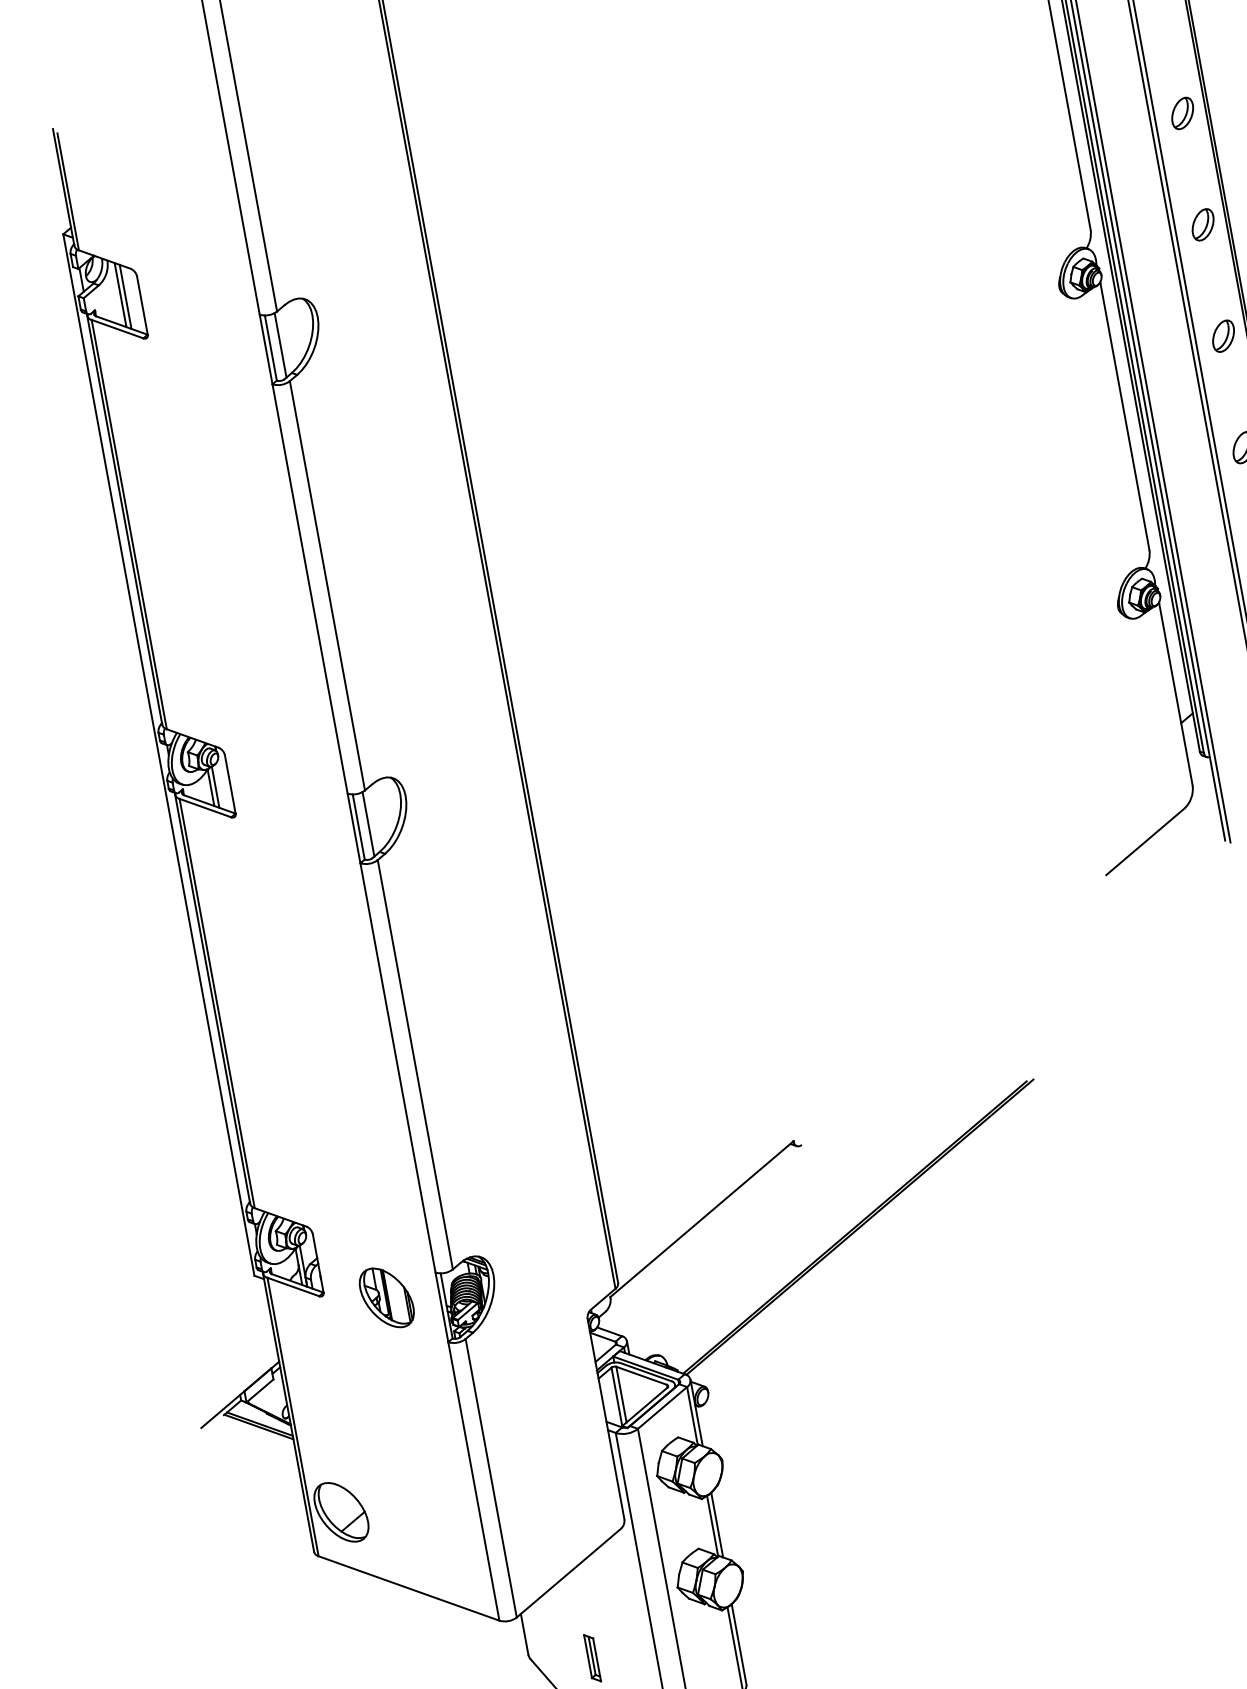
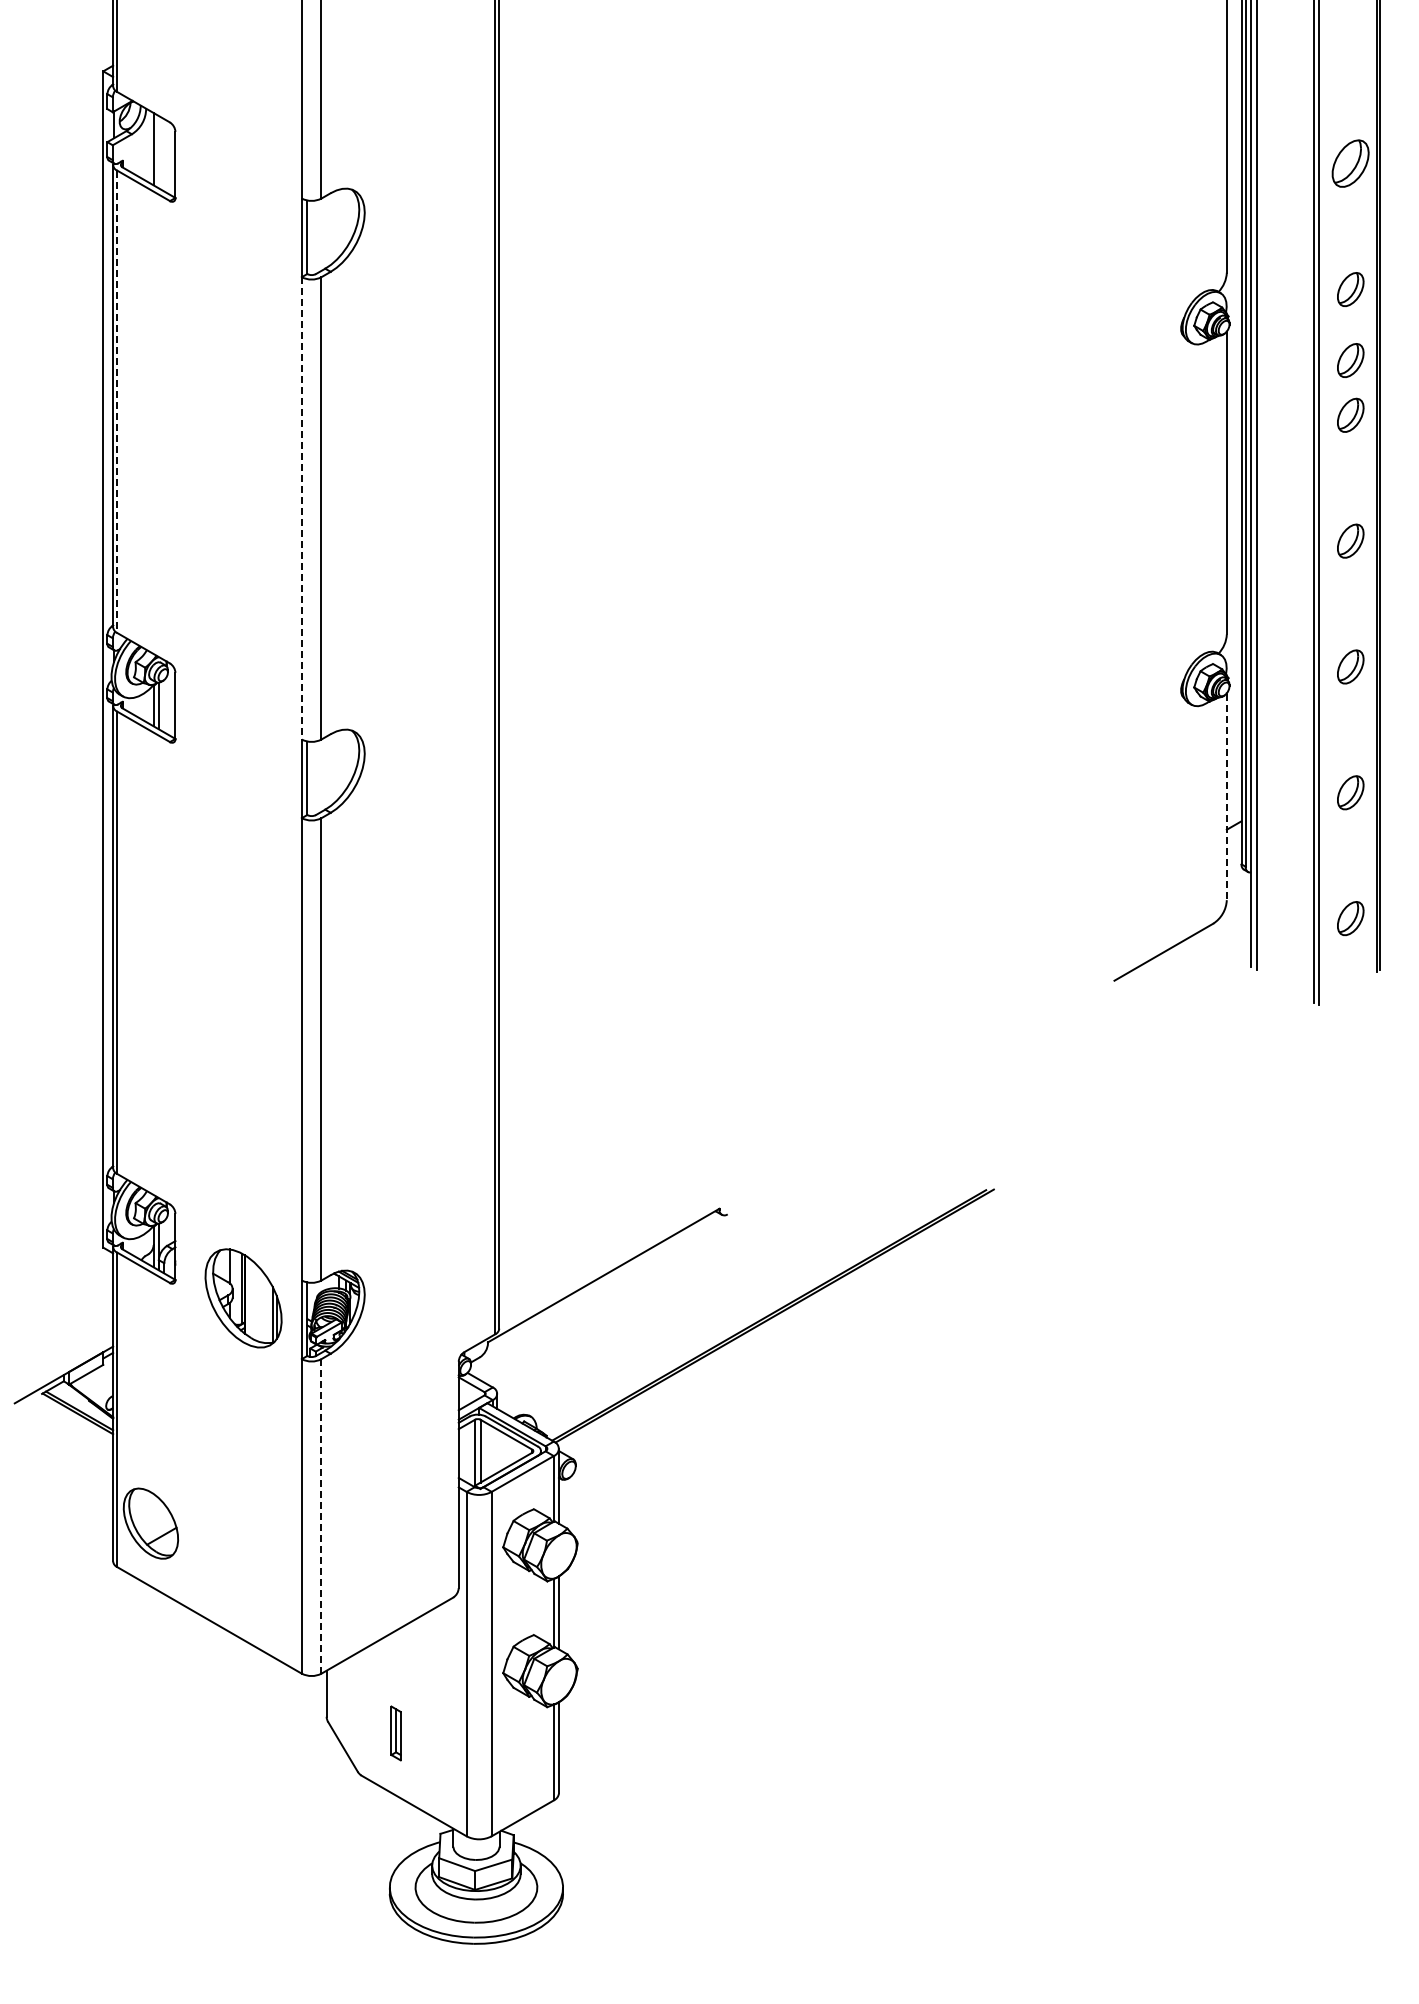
part: (1182, 113) -> (1350, 163), size x1.4
part: (1214, 287) -> (1350, 360), added
line: (125, 297) -> (158, 152), removed
line: (280, 344) -> (318, 235), removed
line: (129, 525) -> (117, 402), solid -> dashed
line: (309, 589) -> (301, 508), solid -> dashed
line: (1175, 694) -> (1226, 797), solid -> dashed
line: (368, 823) -> (318, 776), removed
part: (386, 1297) -> (243, 1298), size x1.4
line: (491, 1478) -> (321, 1516), solid -> dashed

